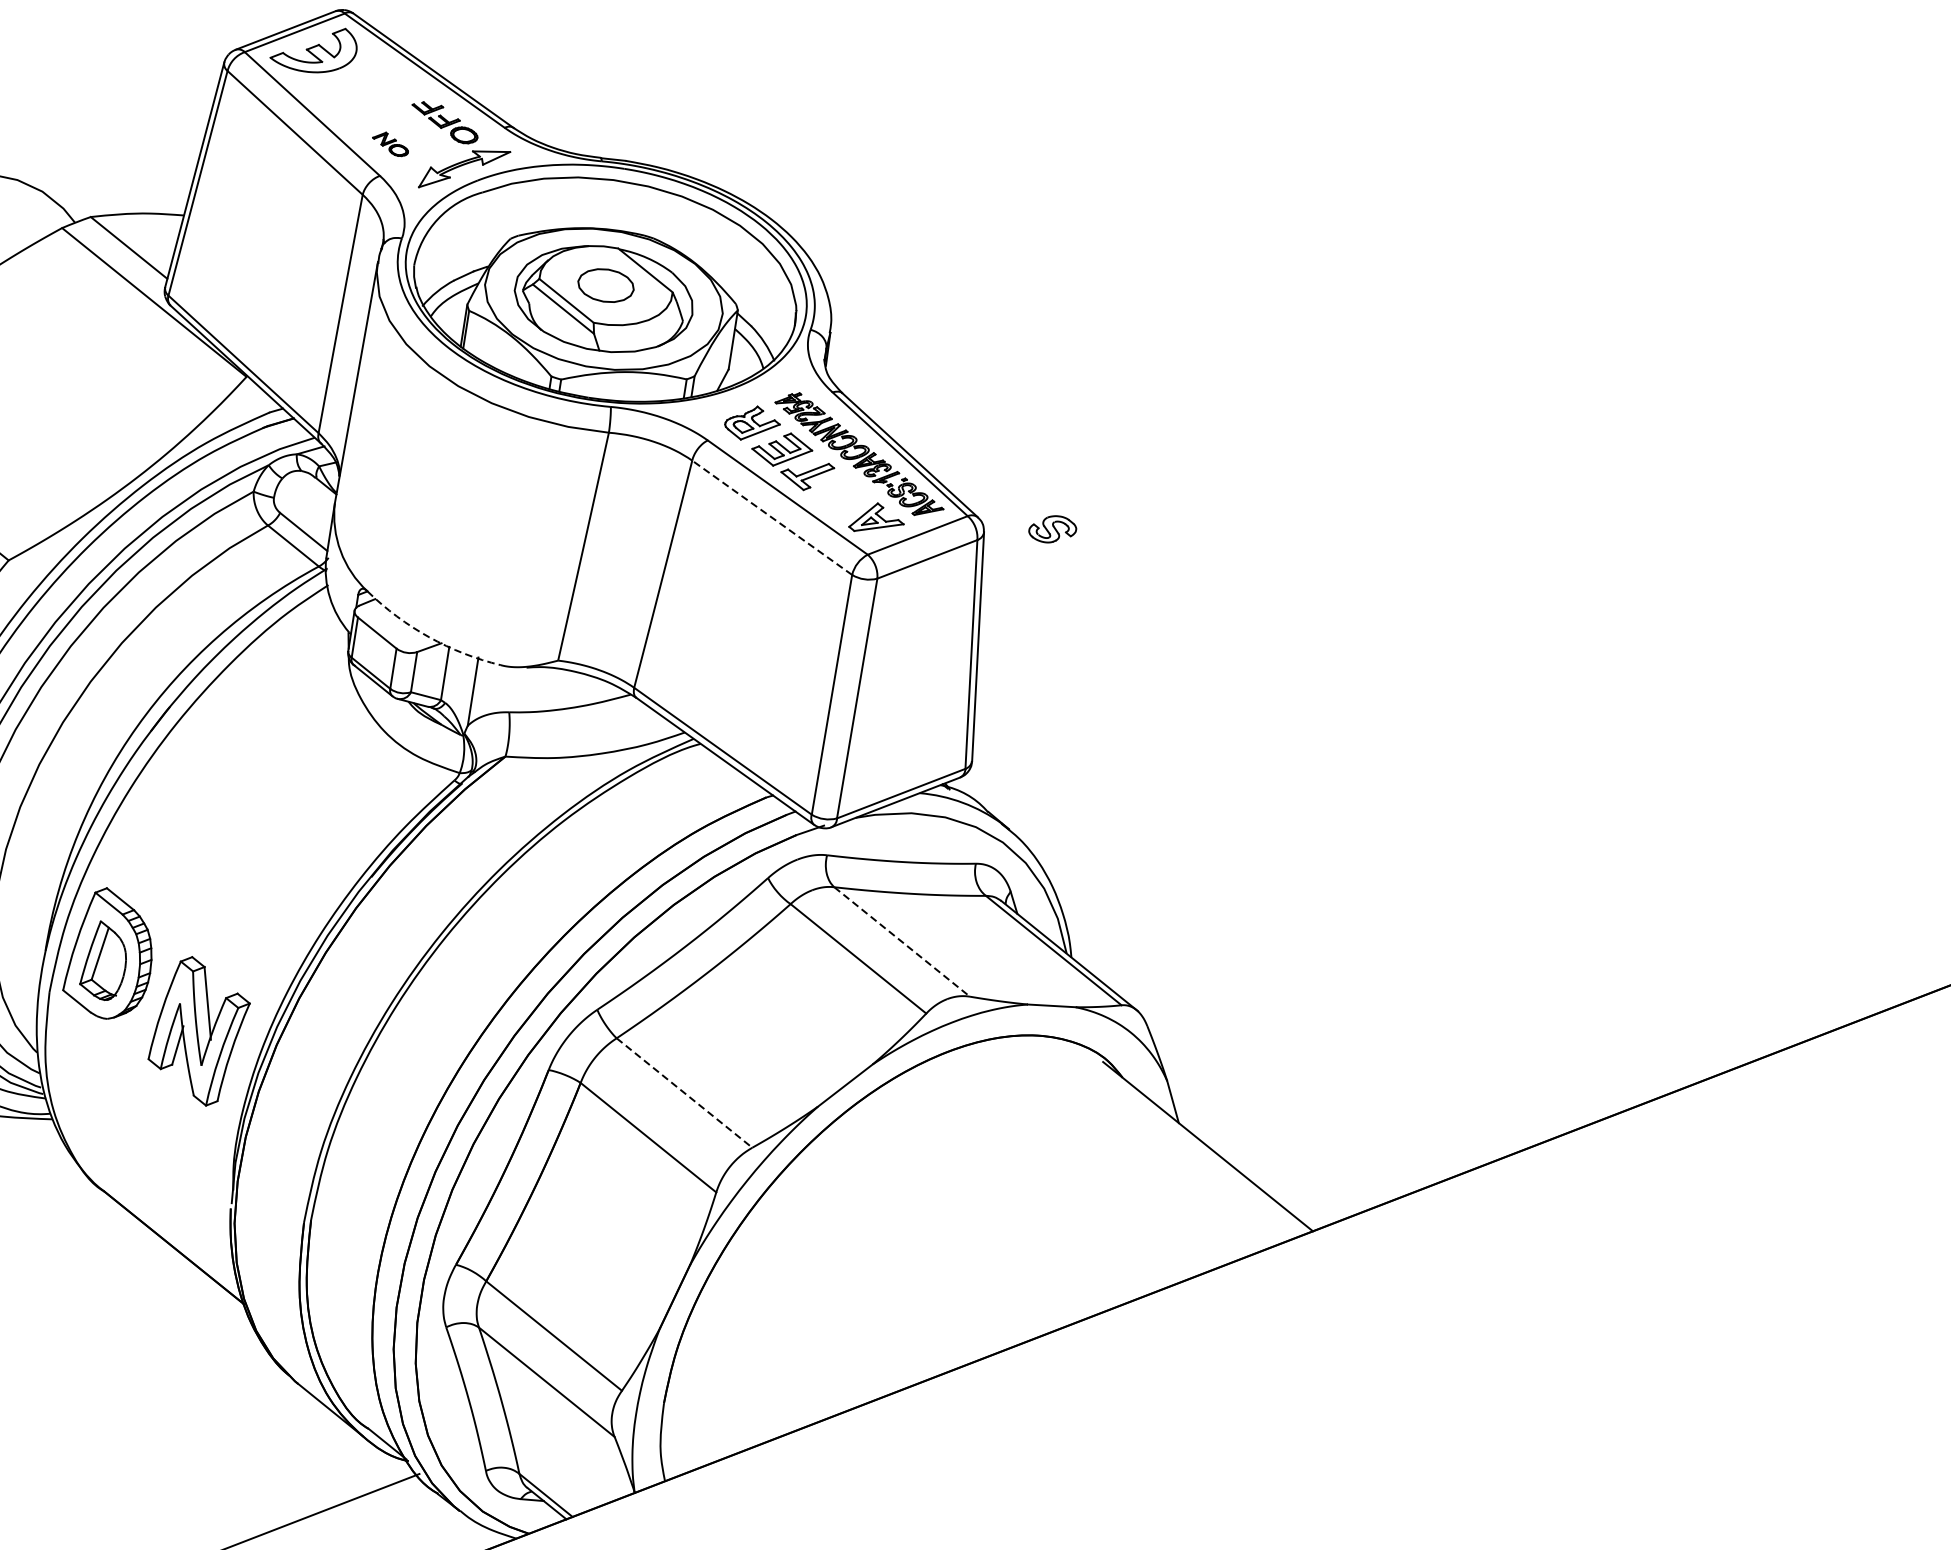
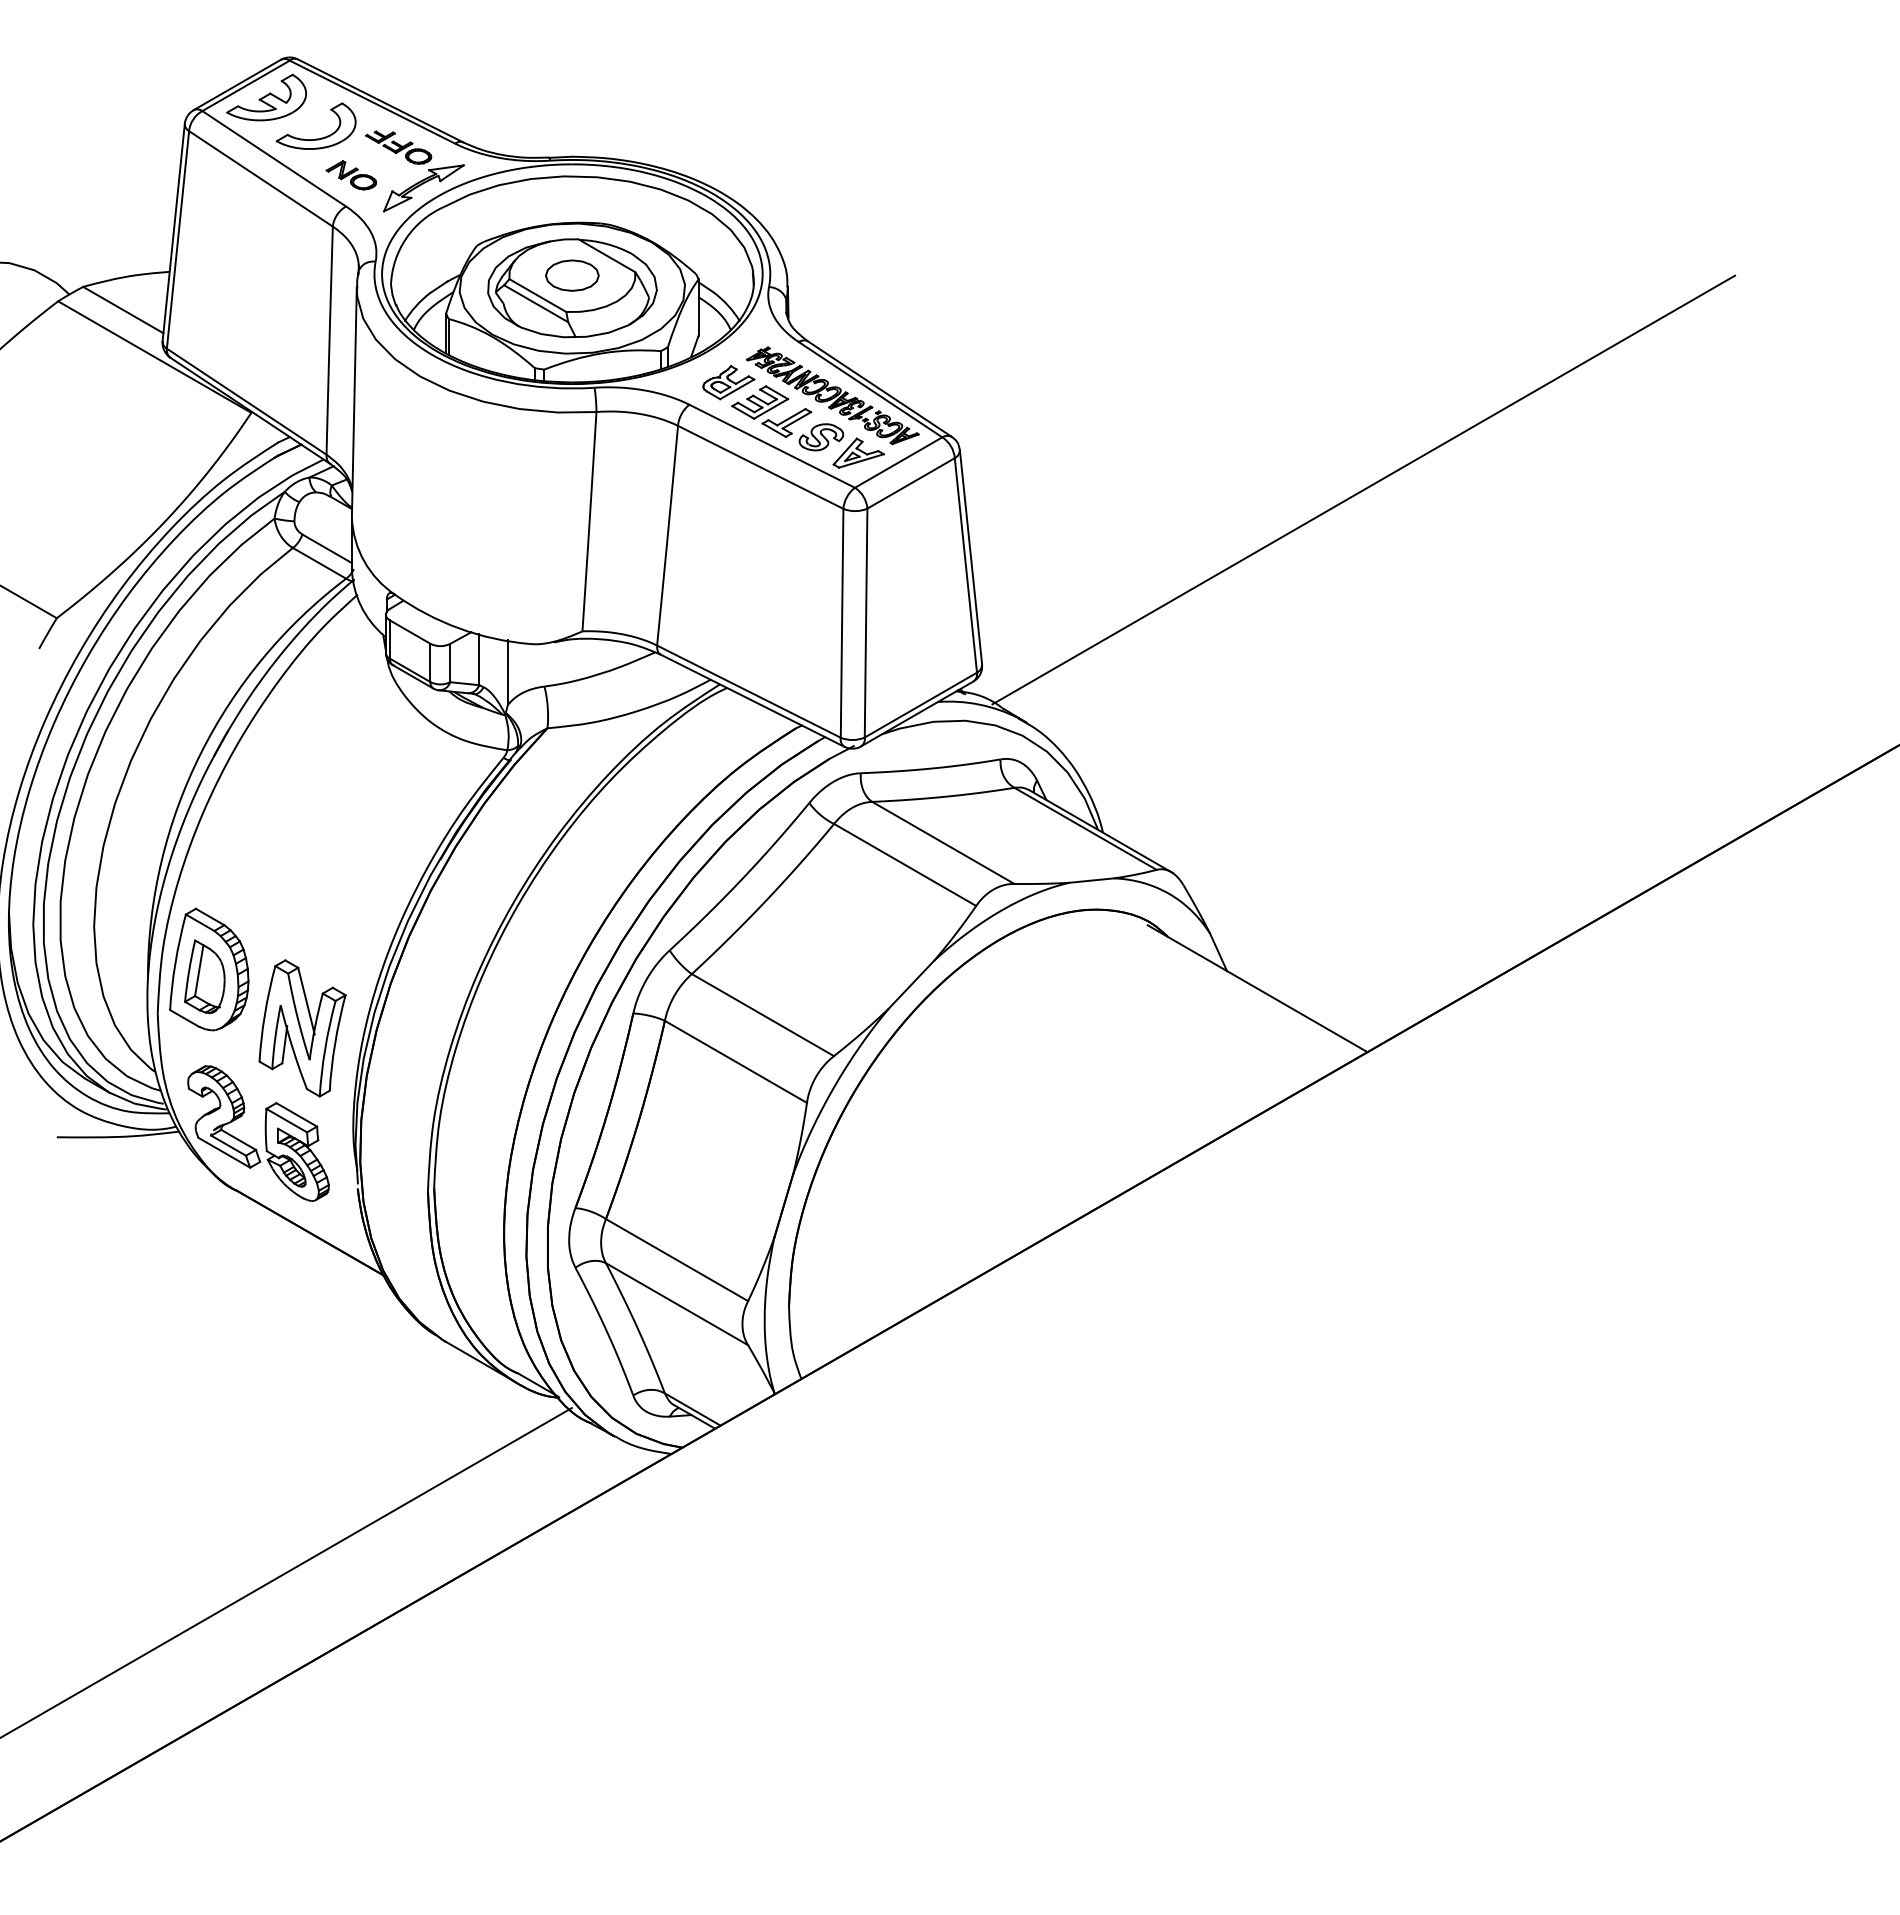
part: (358, 99) -> (315, 138), added
part: (390, 144) -> (351, 175), size x1.43
line: (771, 517) -> (760, 467), dashed -> solid
part: (1052, 529) -> (821, 437), moved
arc: (429, 637) -> (459, 628), dashed -> solid
line: (1401, 640) -> (1363, 489), added
line: (902, 942) -> (943, 843), dashed -> solid
line: (685, 1093) -> (763, 1015), dashed -> solid
part: (135, 1134) -> (258, 1133), added

